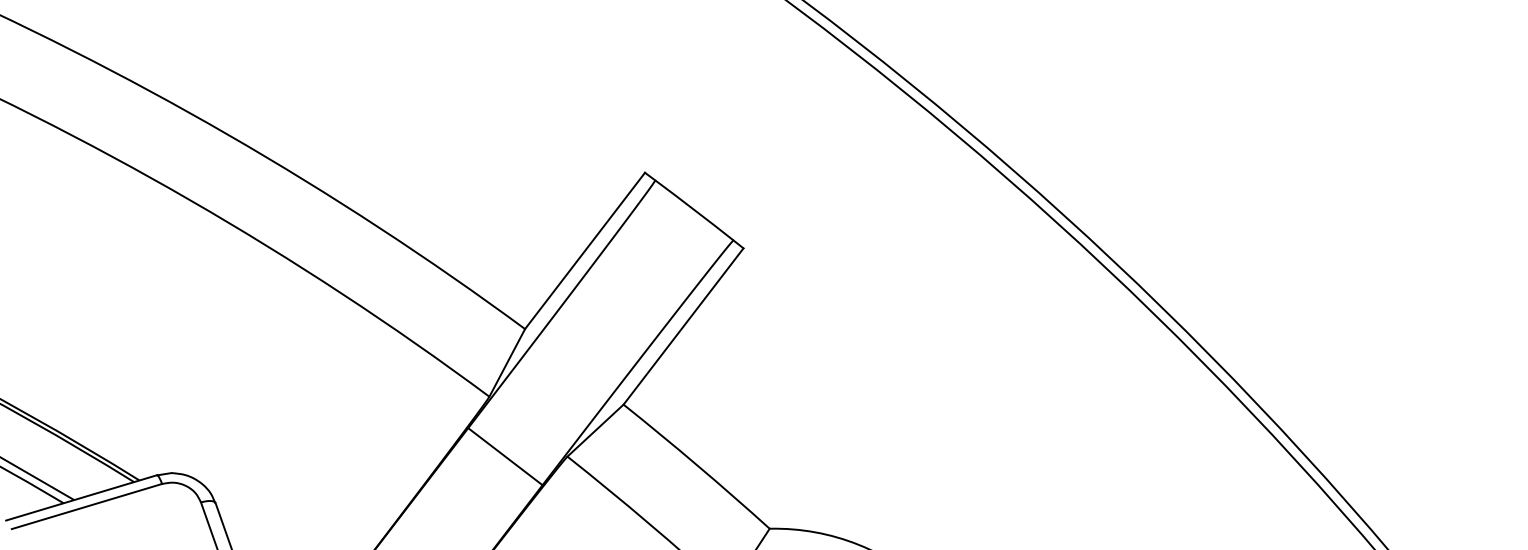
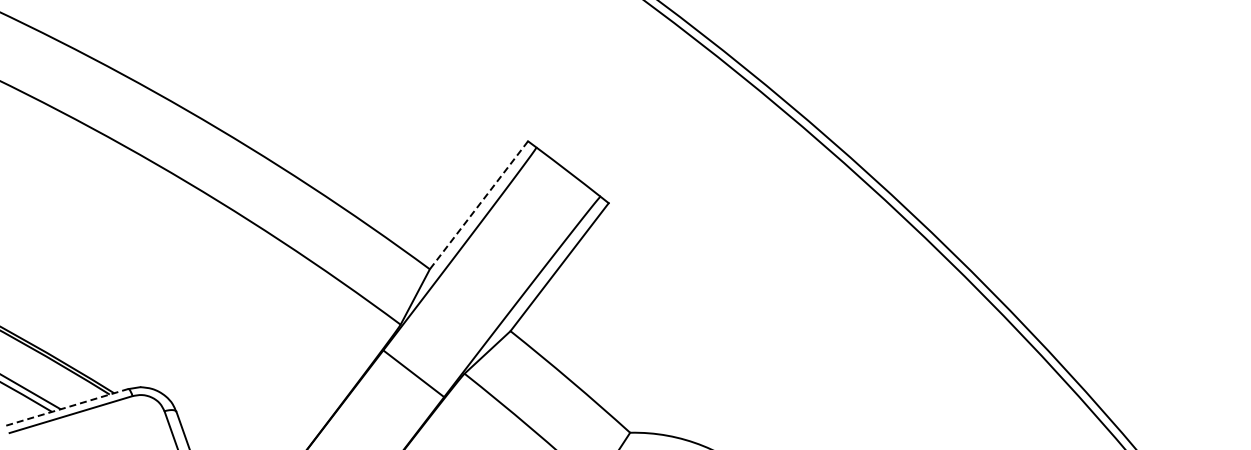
line: (584, 251) -> (478, 205), solid -> dashed
line: (81, 497) -> (66, 407), solid -> dashed

